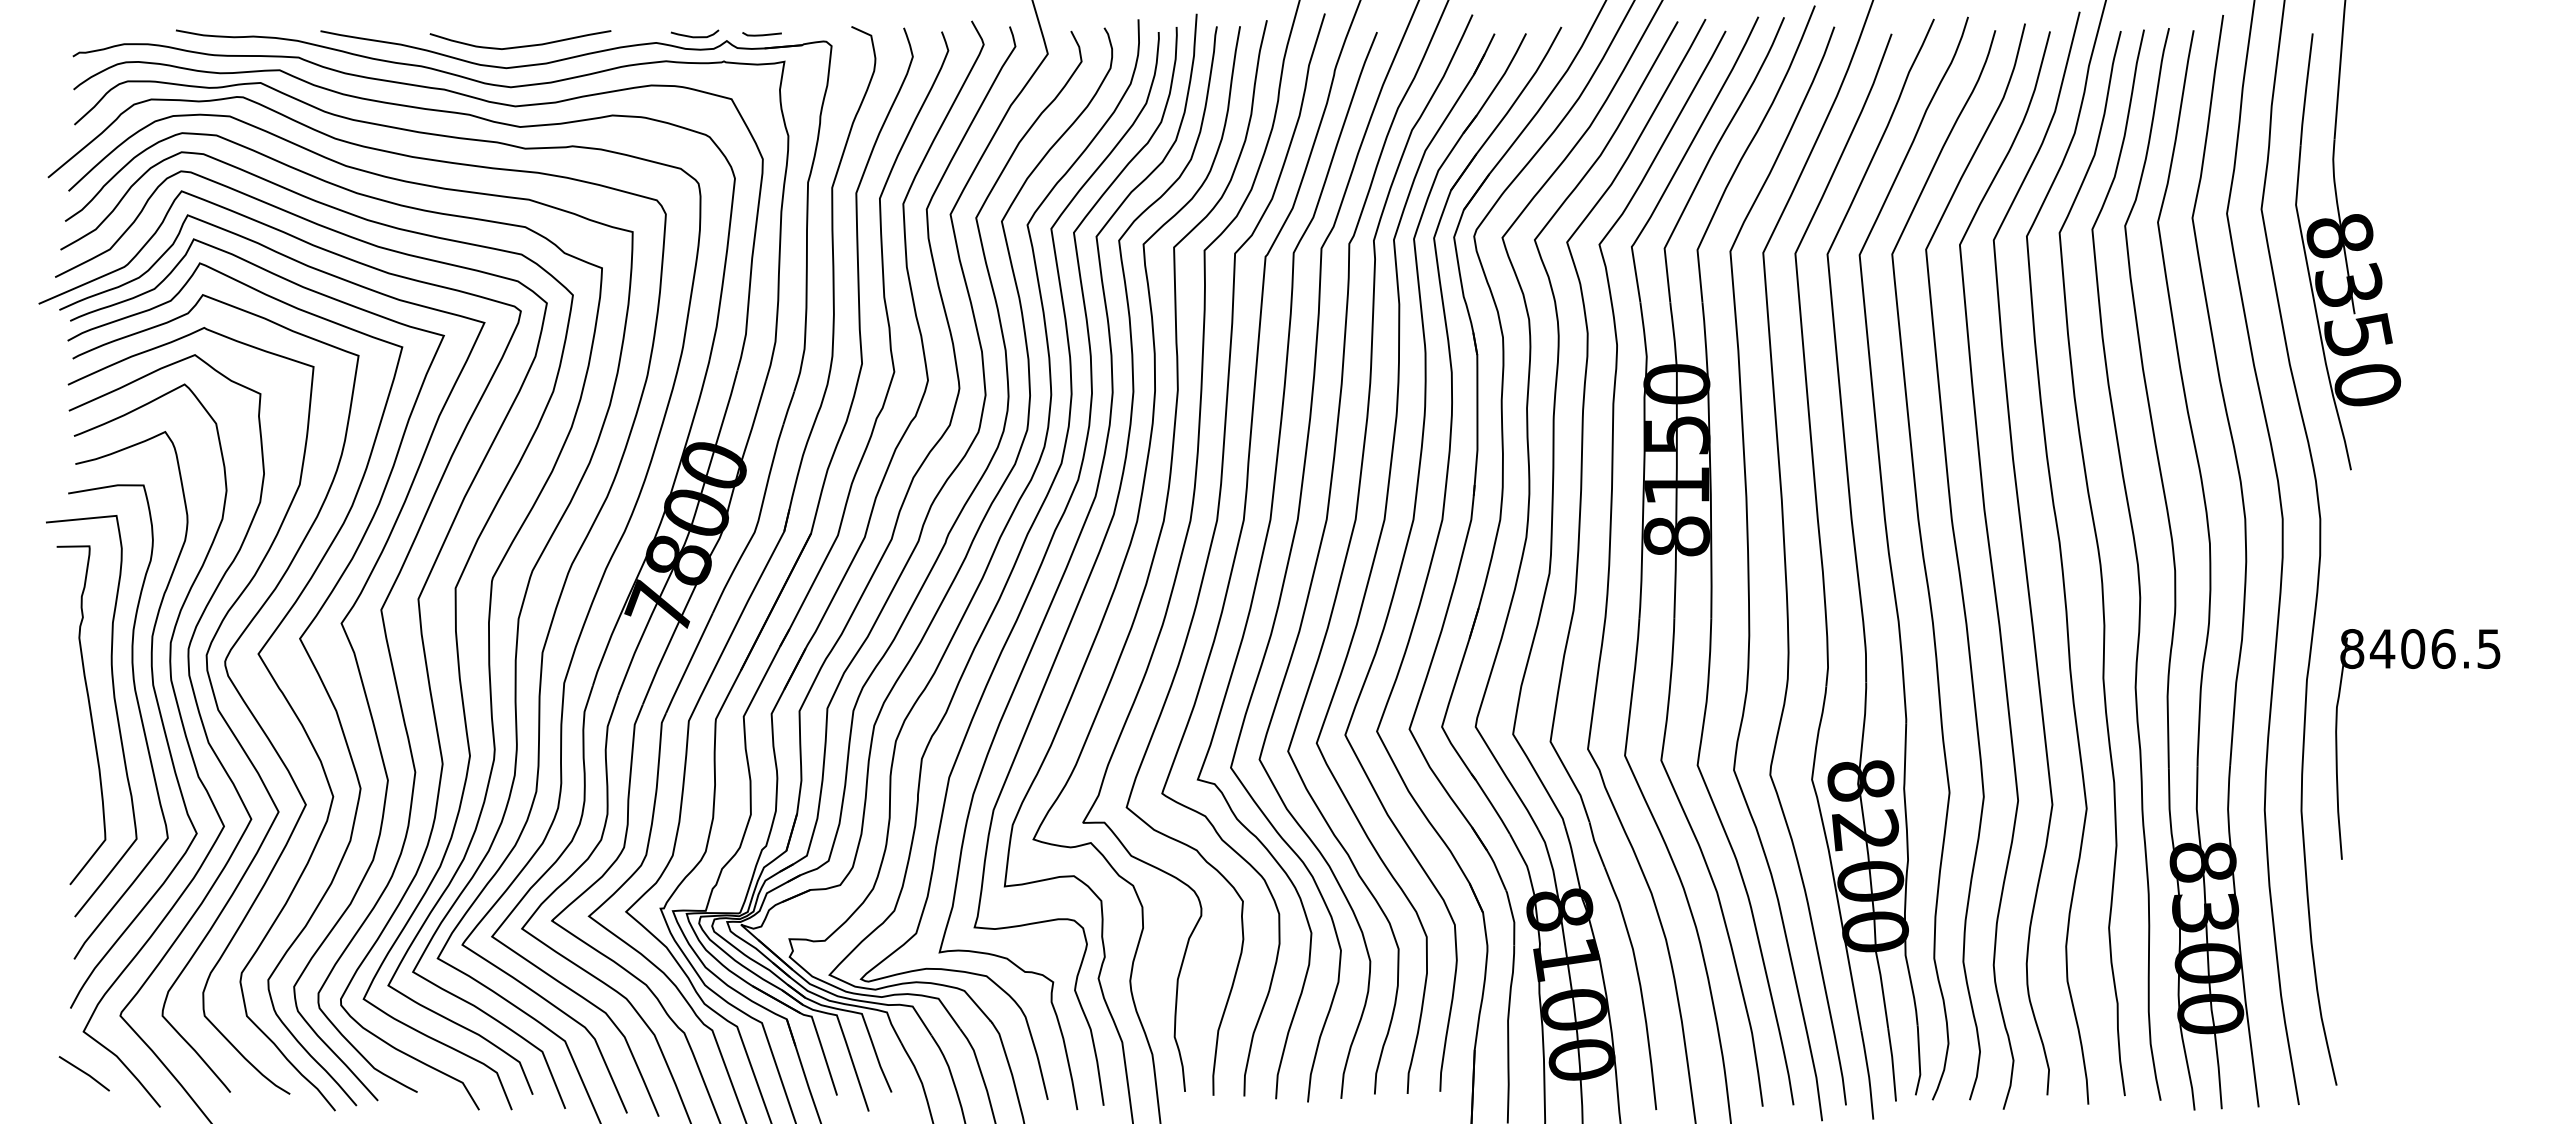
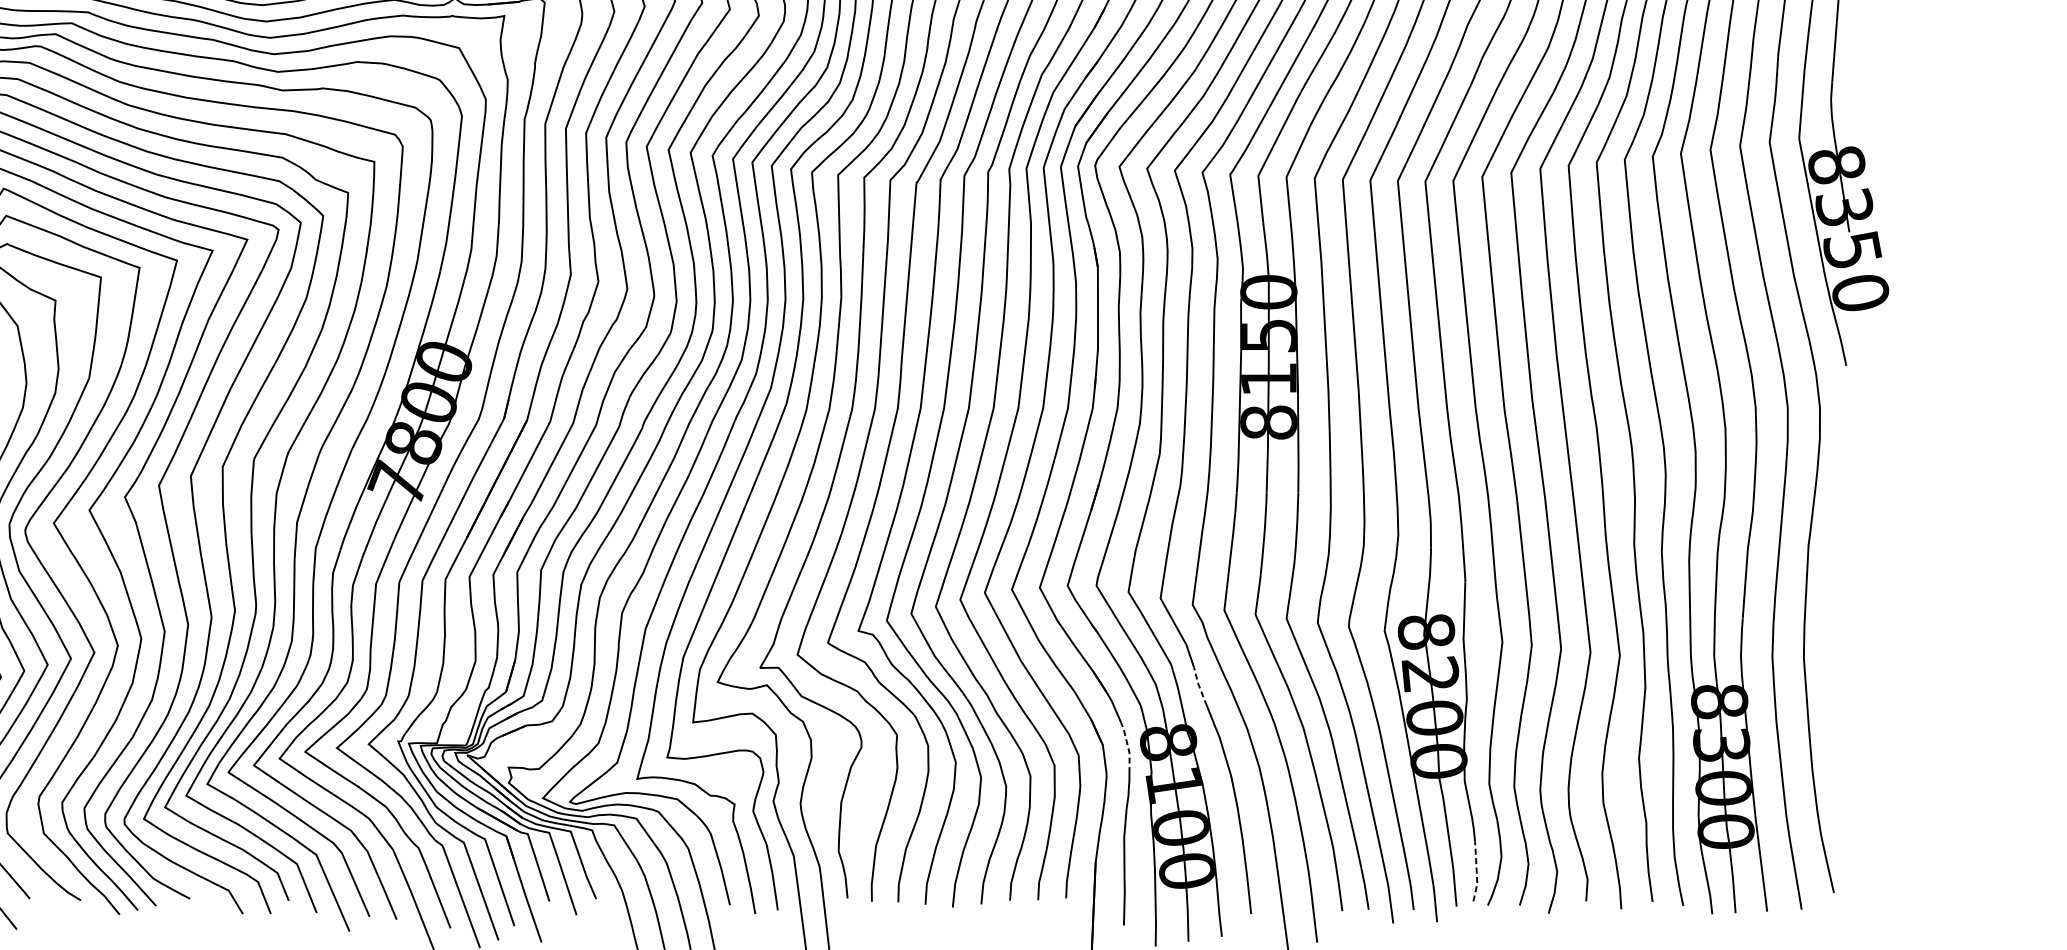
part: (2417, 668) -> (1903, 535), removed
line: (1595, 844) -> (1199, 686), solid -> dashed
line: (1513, 917) -> (1128, 749), solid -> dashed
line: (1919, 1059) -> (1476, 870), solid -> dashed

